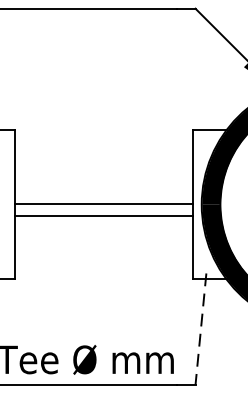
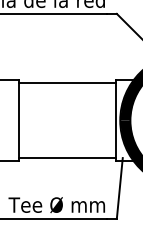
line: (103, 204) -> (66, 83), moved
line: (103, 215) -> (66, 157), moved
line: (200, 329) -> (119, 188), dashed -> solid

